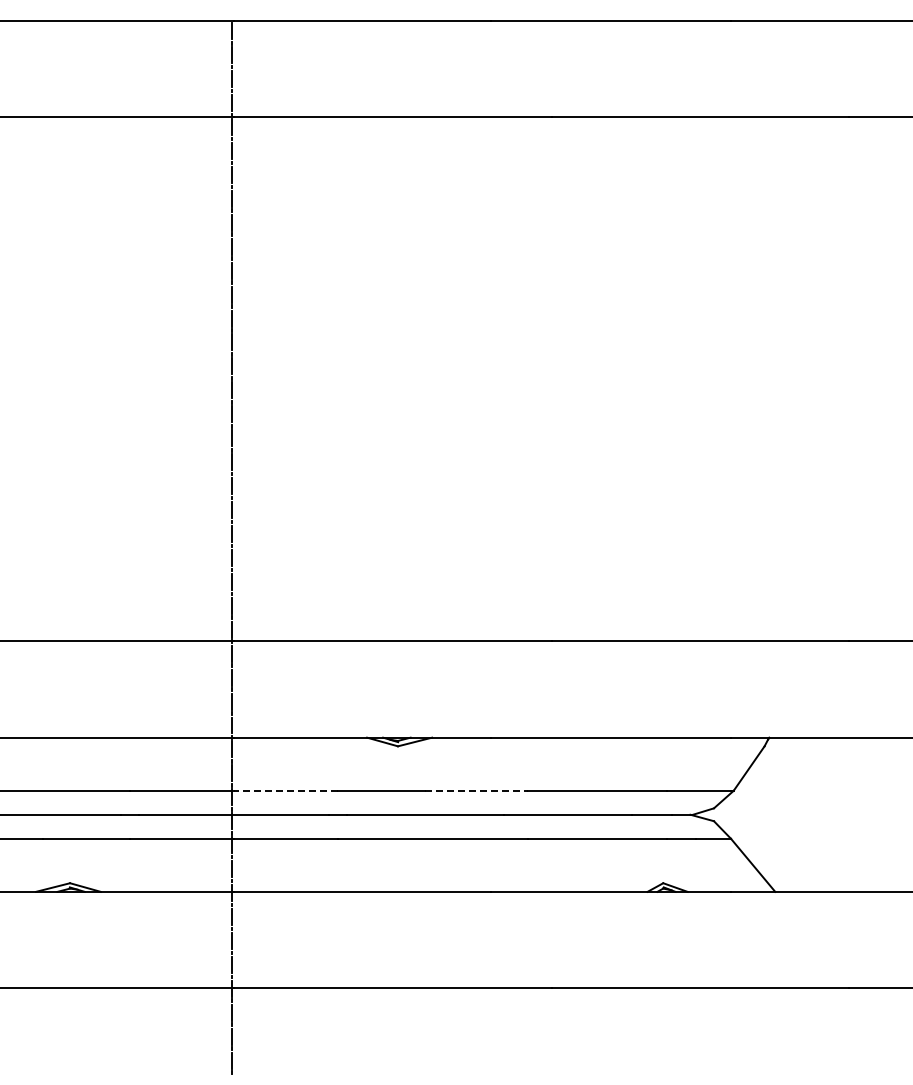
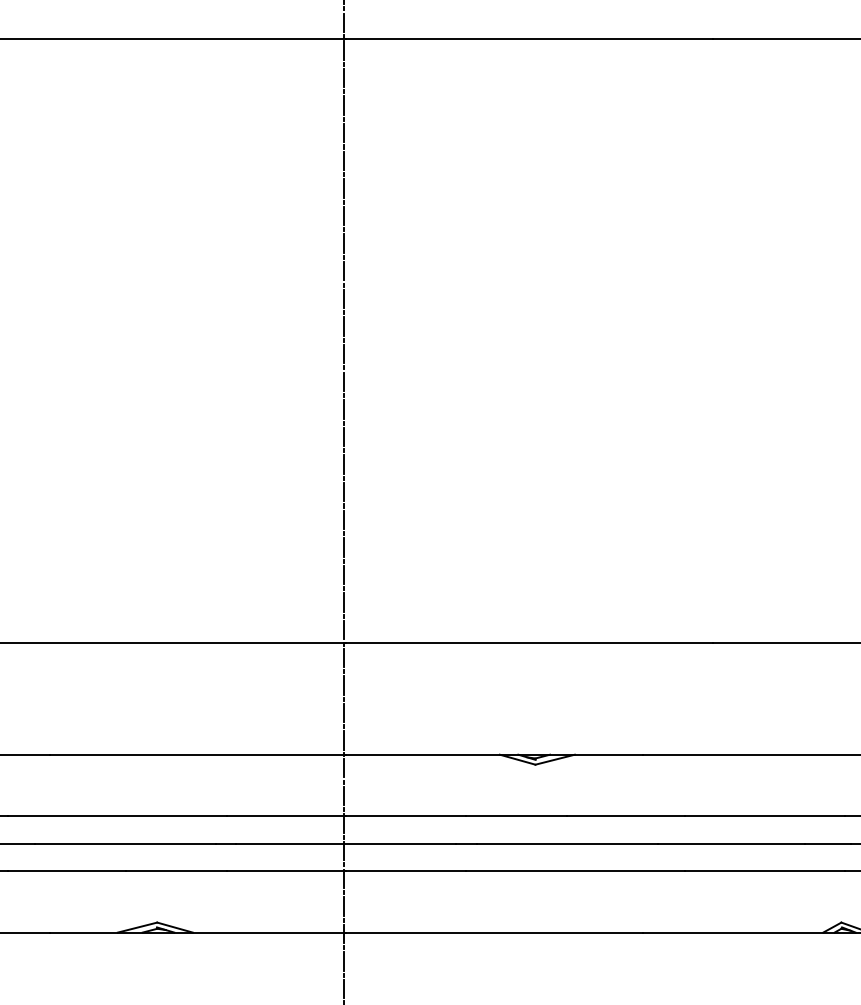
line: (285, 790) -> (405, 815), dashed -> solid
line: (476, 790) -> (626, 815), dashed -> solid

